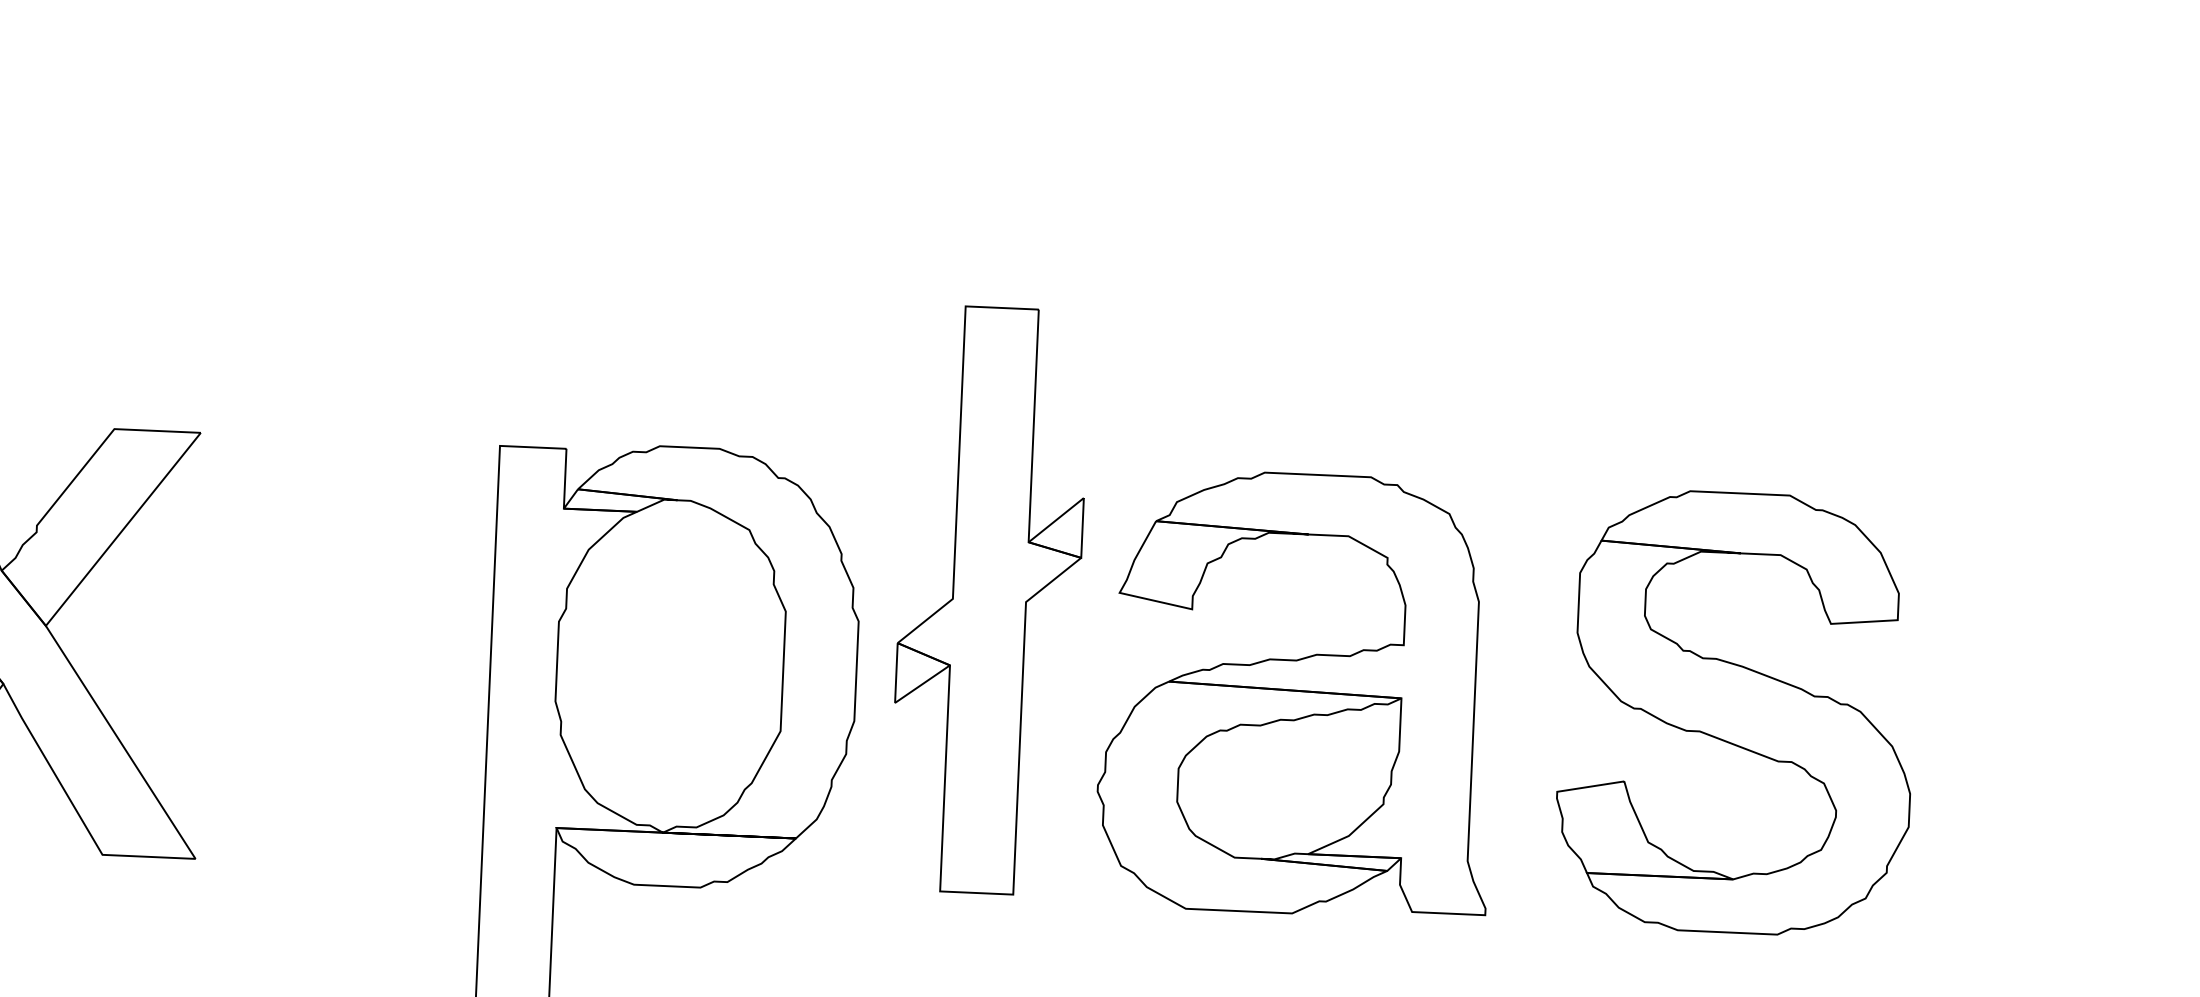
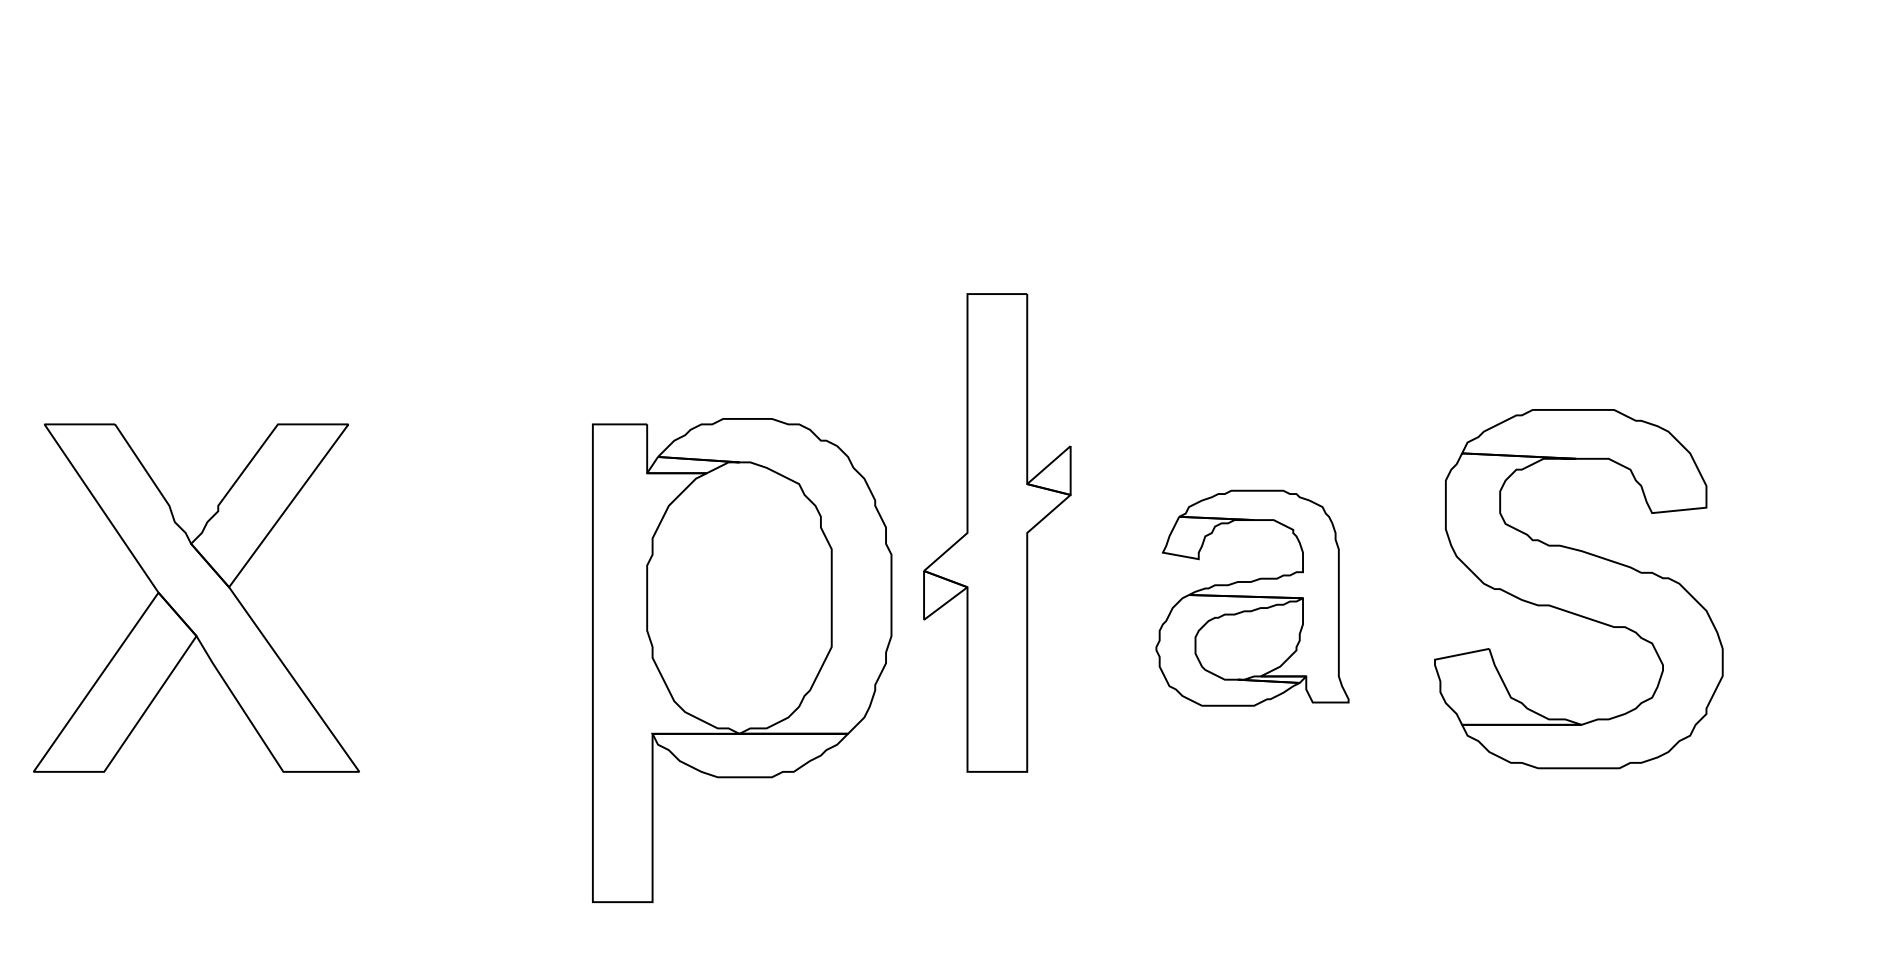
part: (1298, 694) -> (1252, 598), size x0.6
part: (1736, 713) -> (1578, 589), moved

